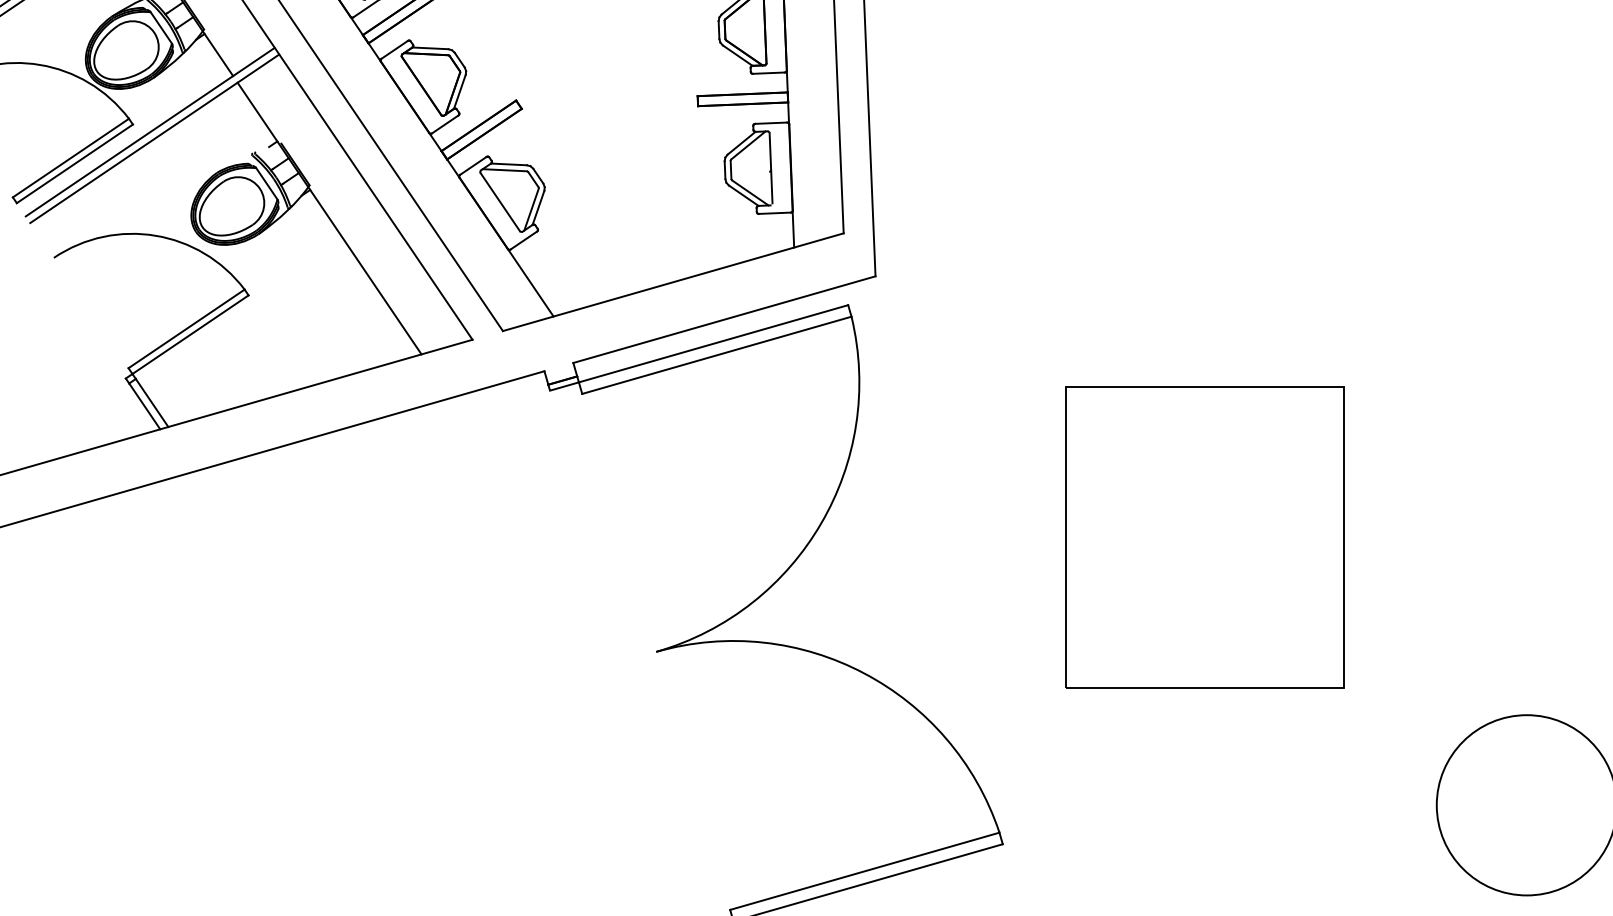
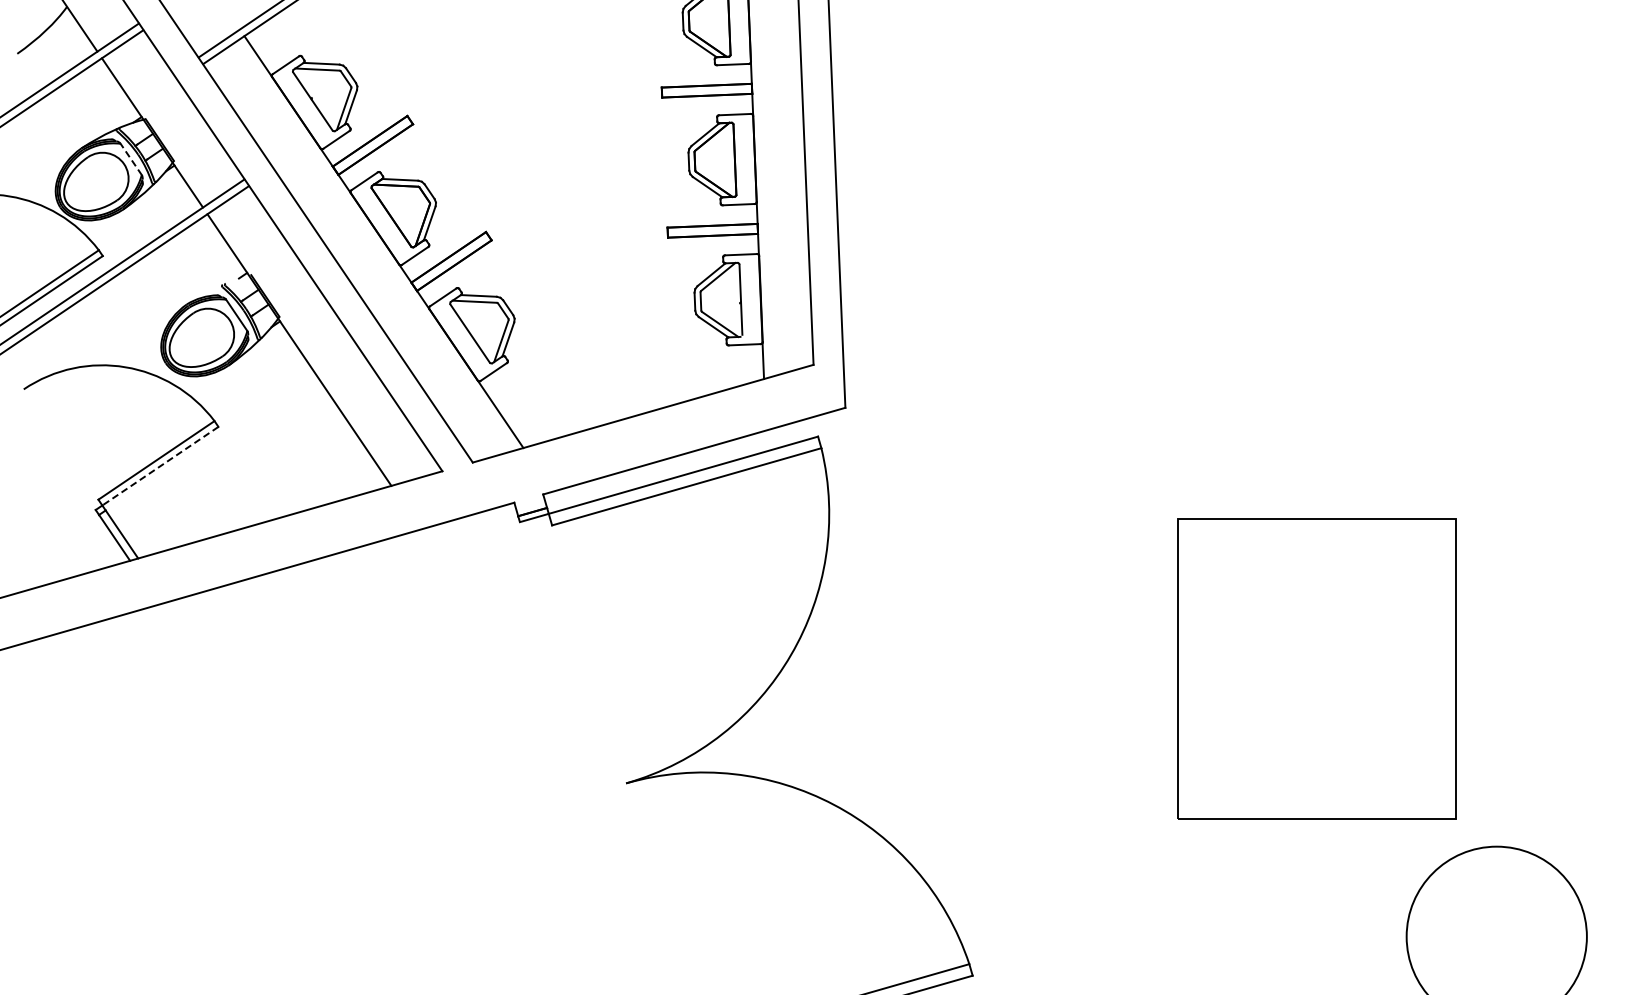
line: (160, 28) -> (130, 159), solid -> dashed
line: (190, 335) -> (160, 466), solid -> dashed
part: (1204, 537) -> (1316, 668), moved

